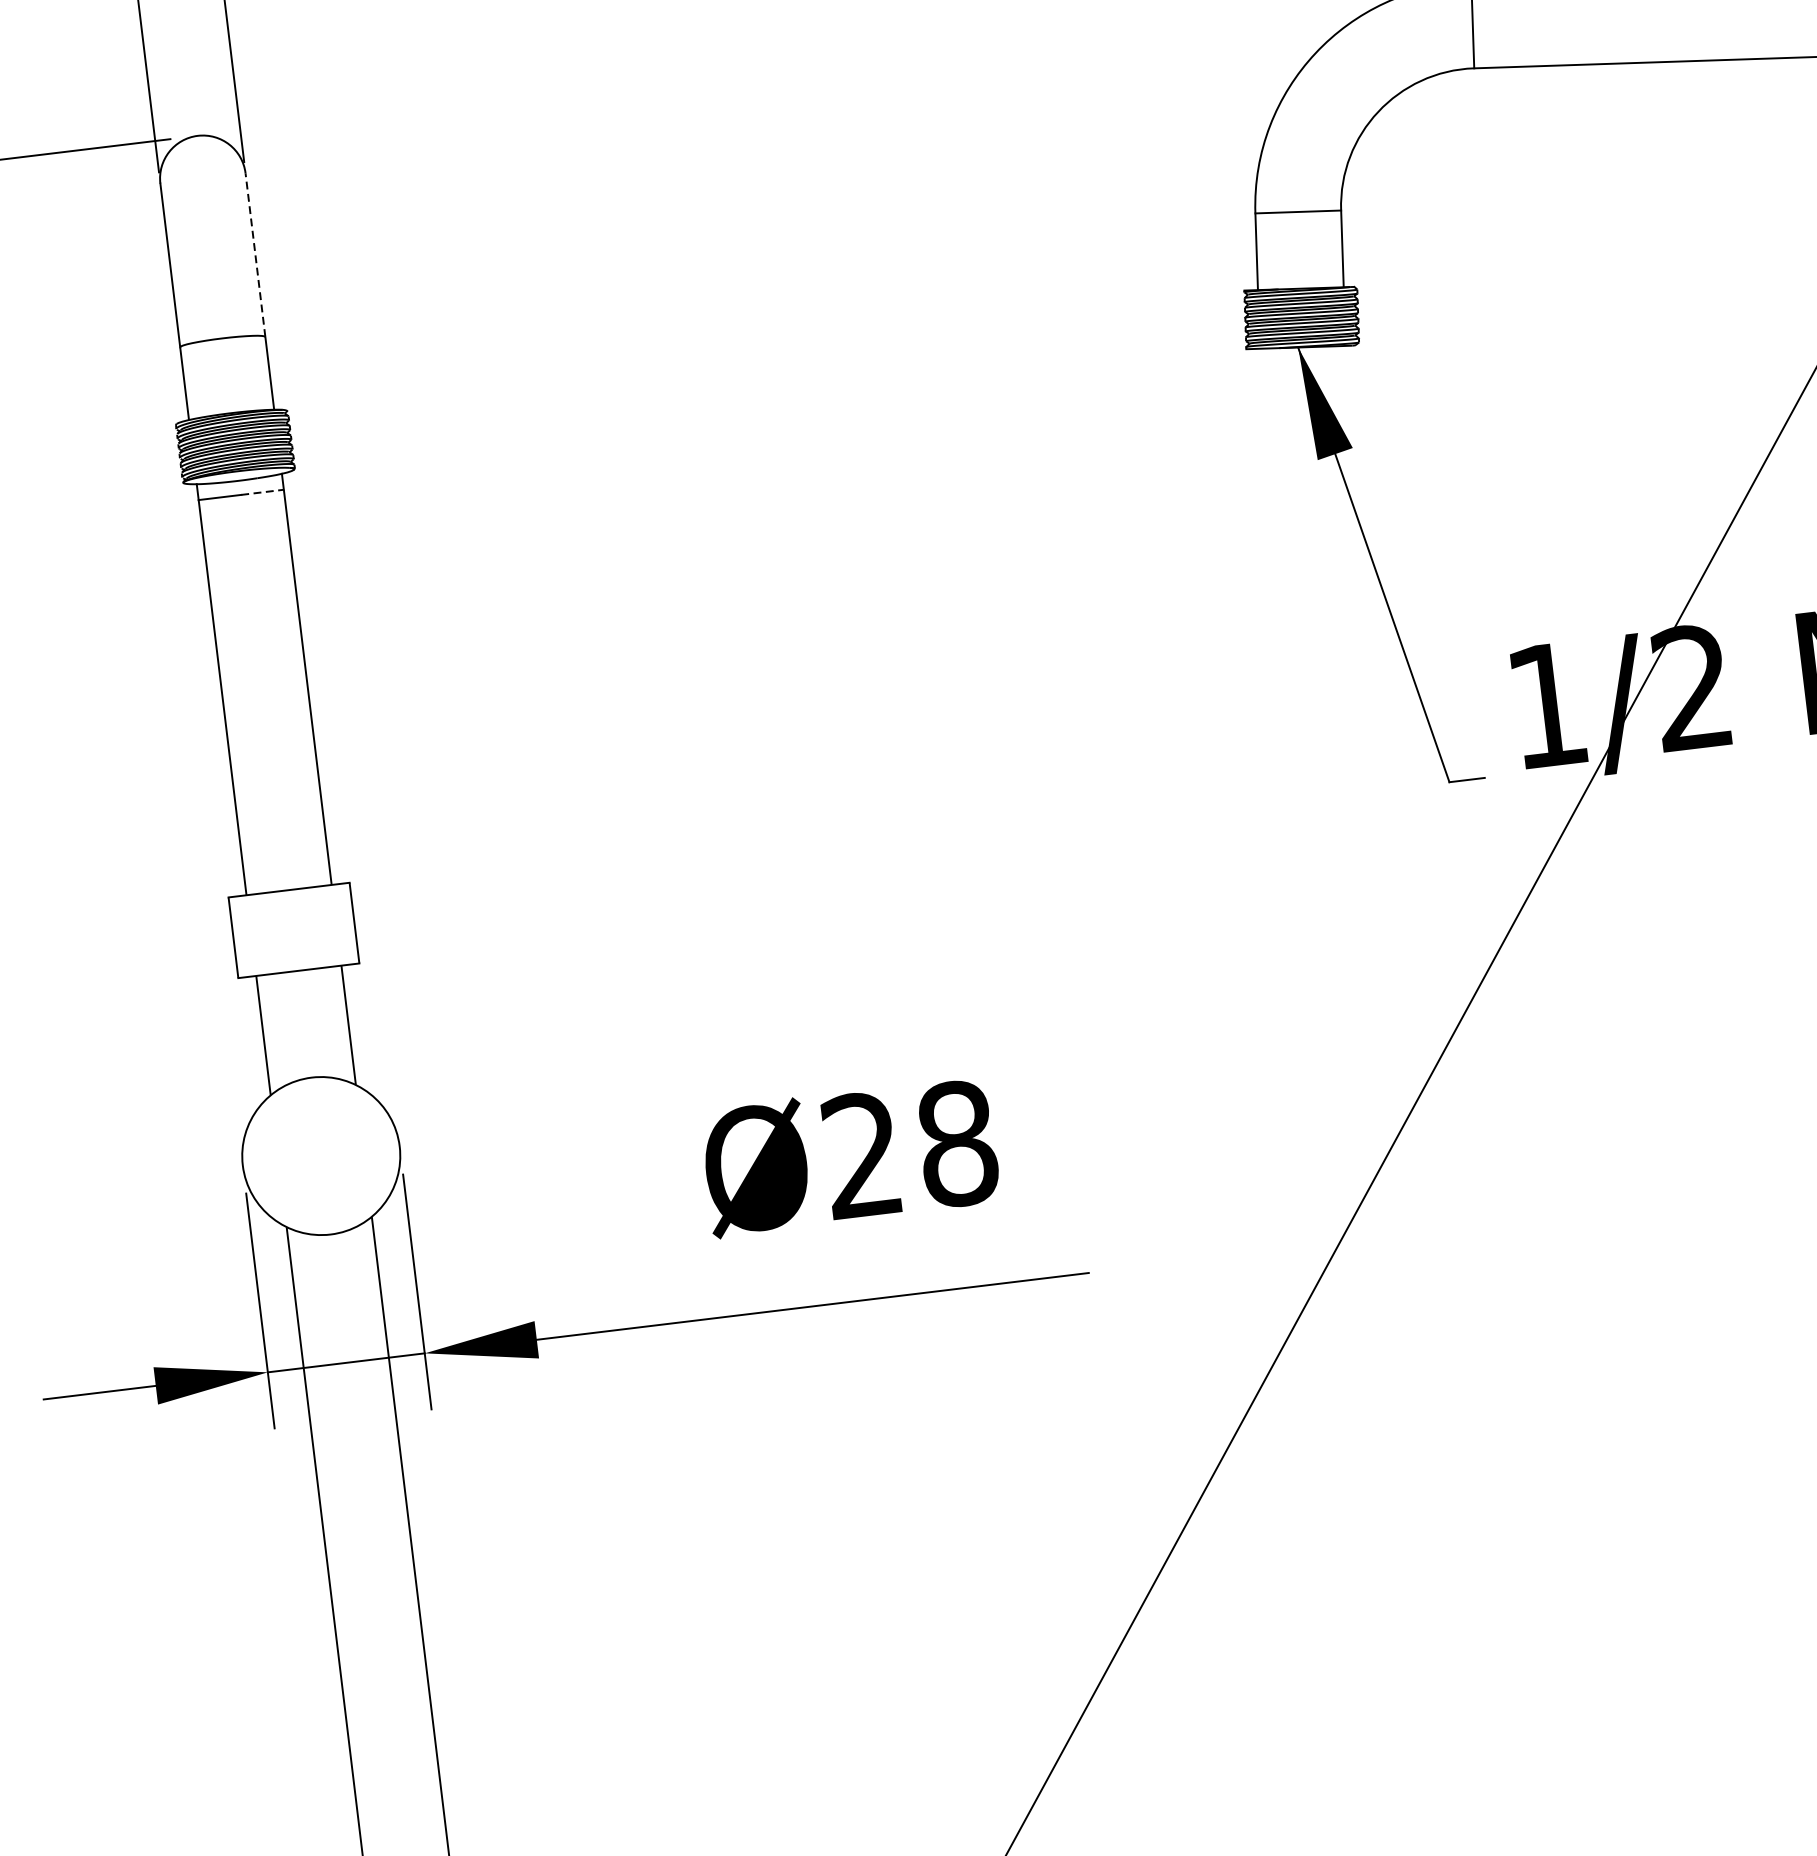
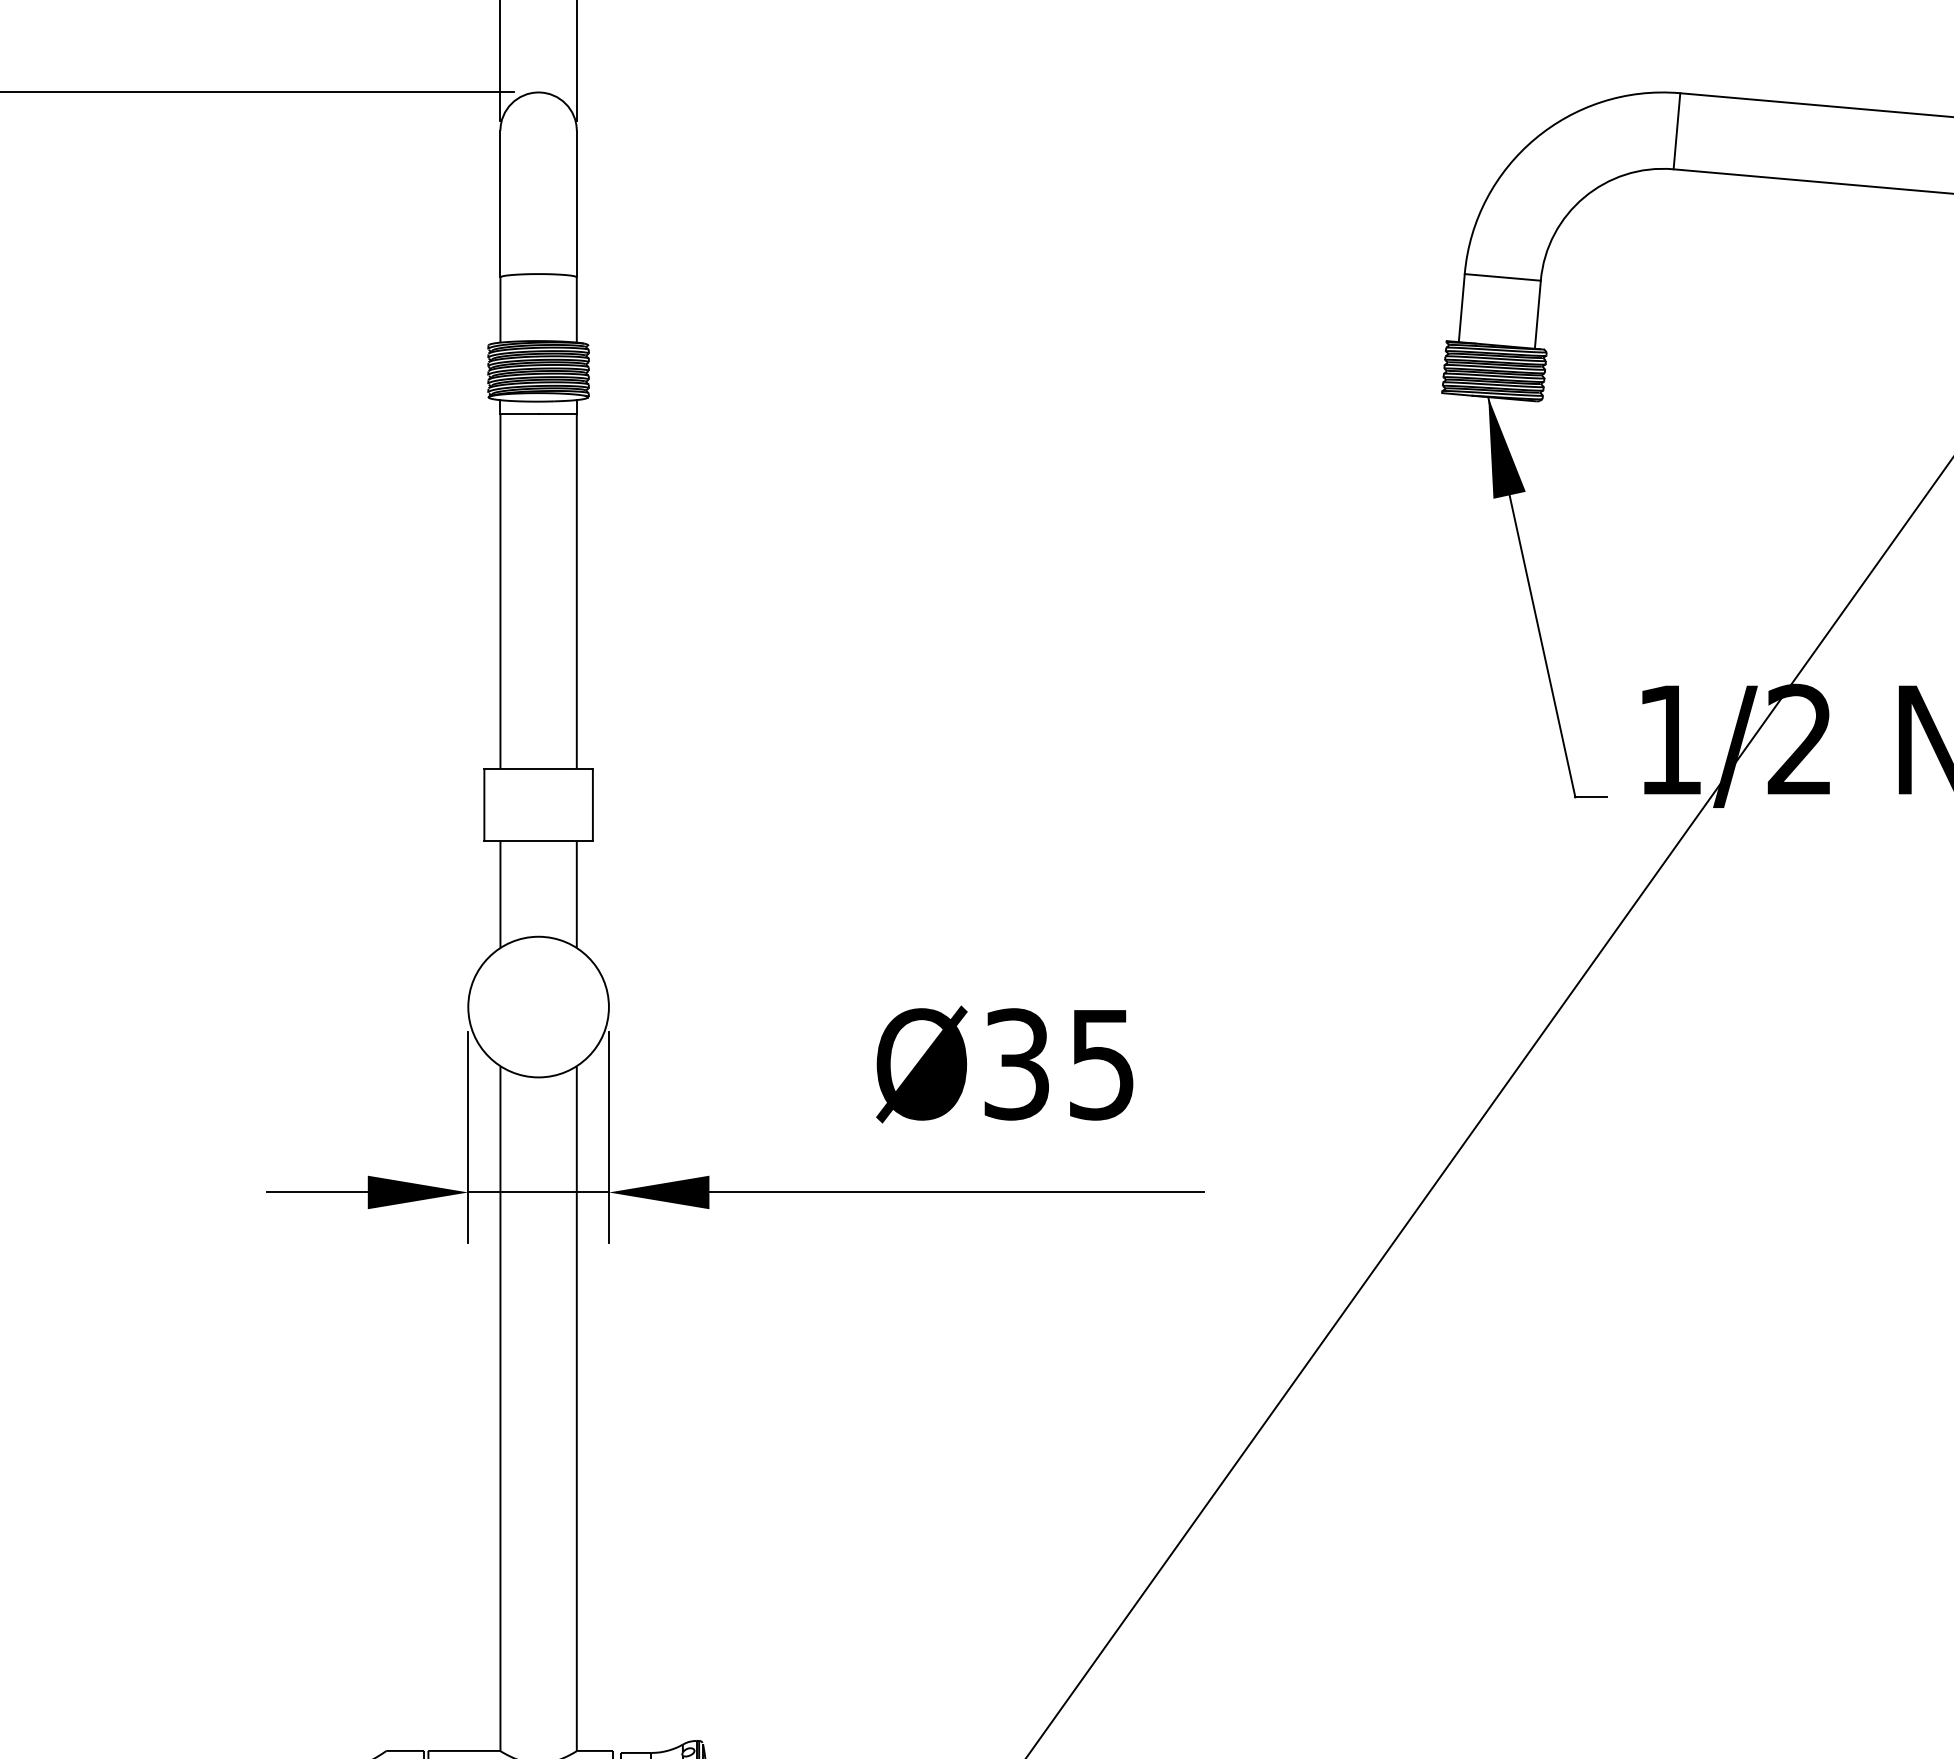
line: (255, 254) -> (576, 203), dashed -> solid
line: (263, 492) -> (558, 414), dashed -> solid
text: (910, 1149) -> (1059, 1064), Ø28 -> Ø35

